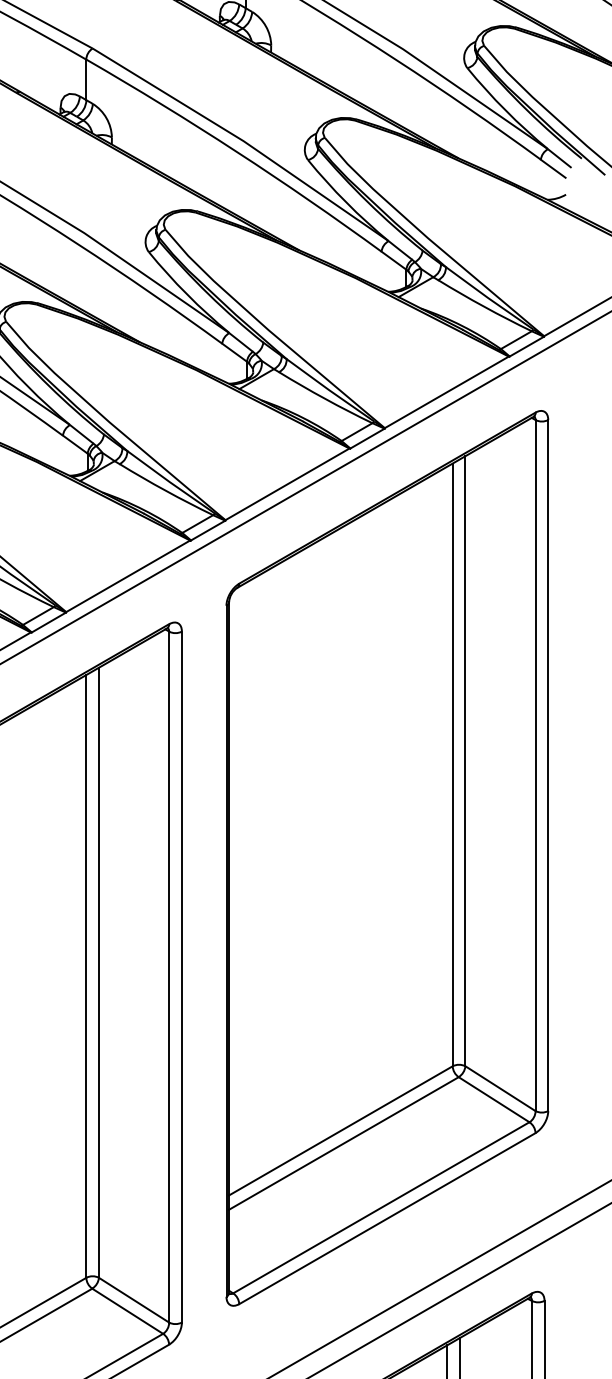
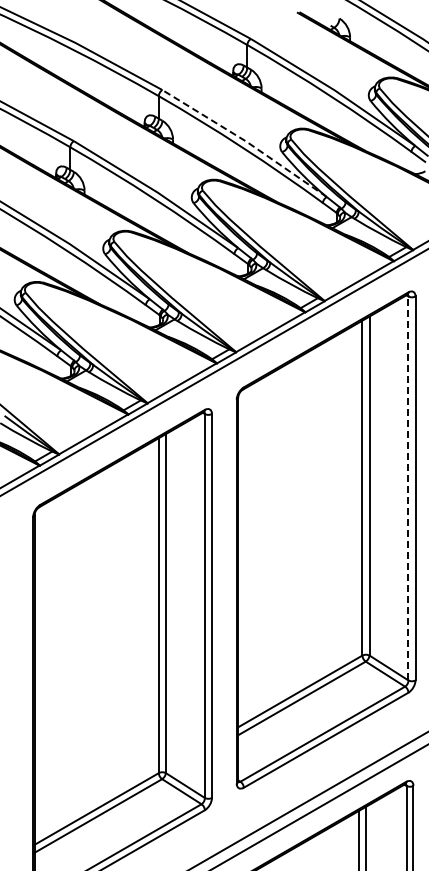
line: (244, 141) -> (246, 141), solid -> dashed
line: (535, 765) -> (408, 488), solid -> dashed

